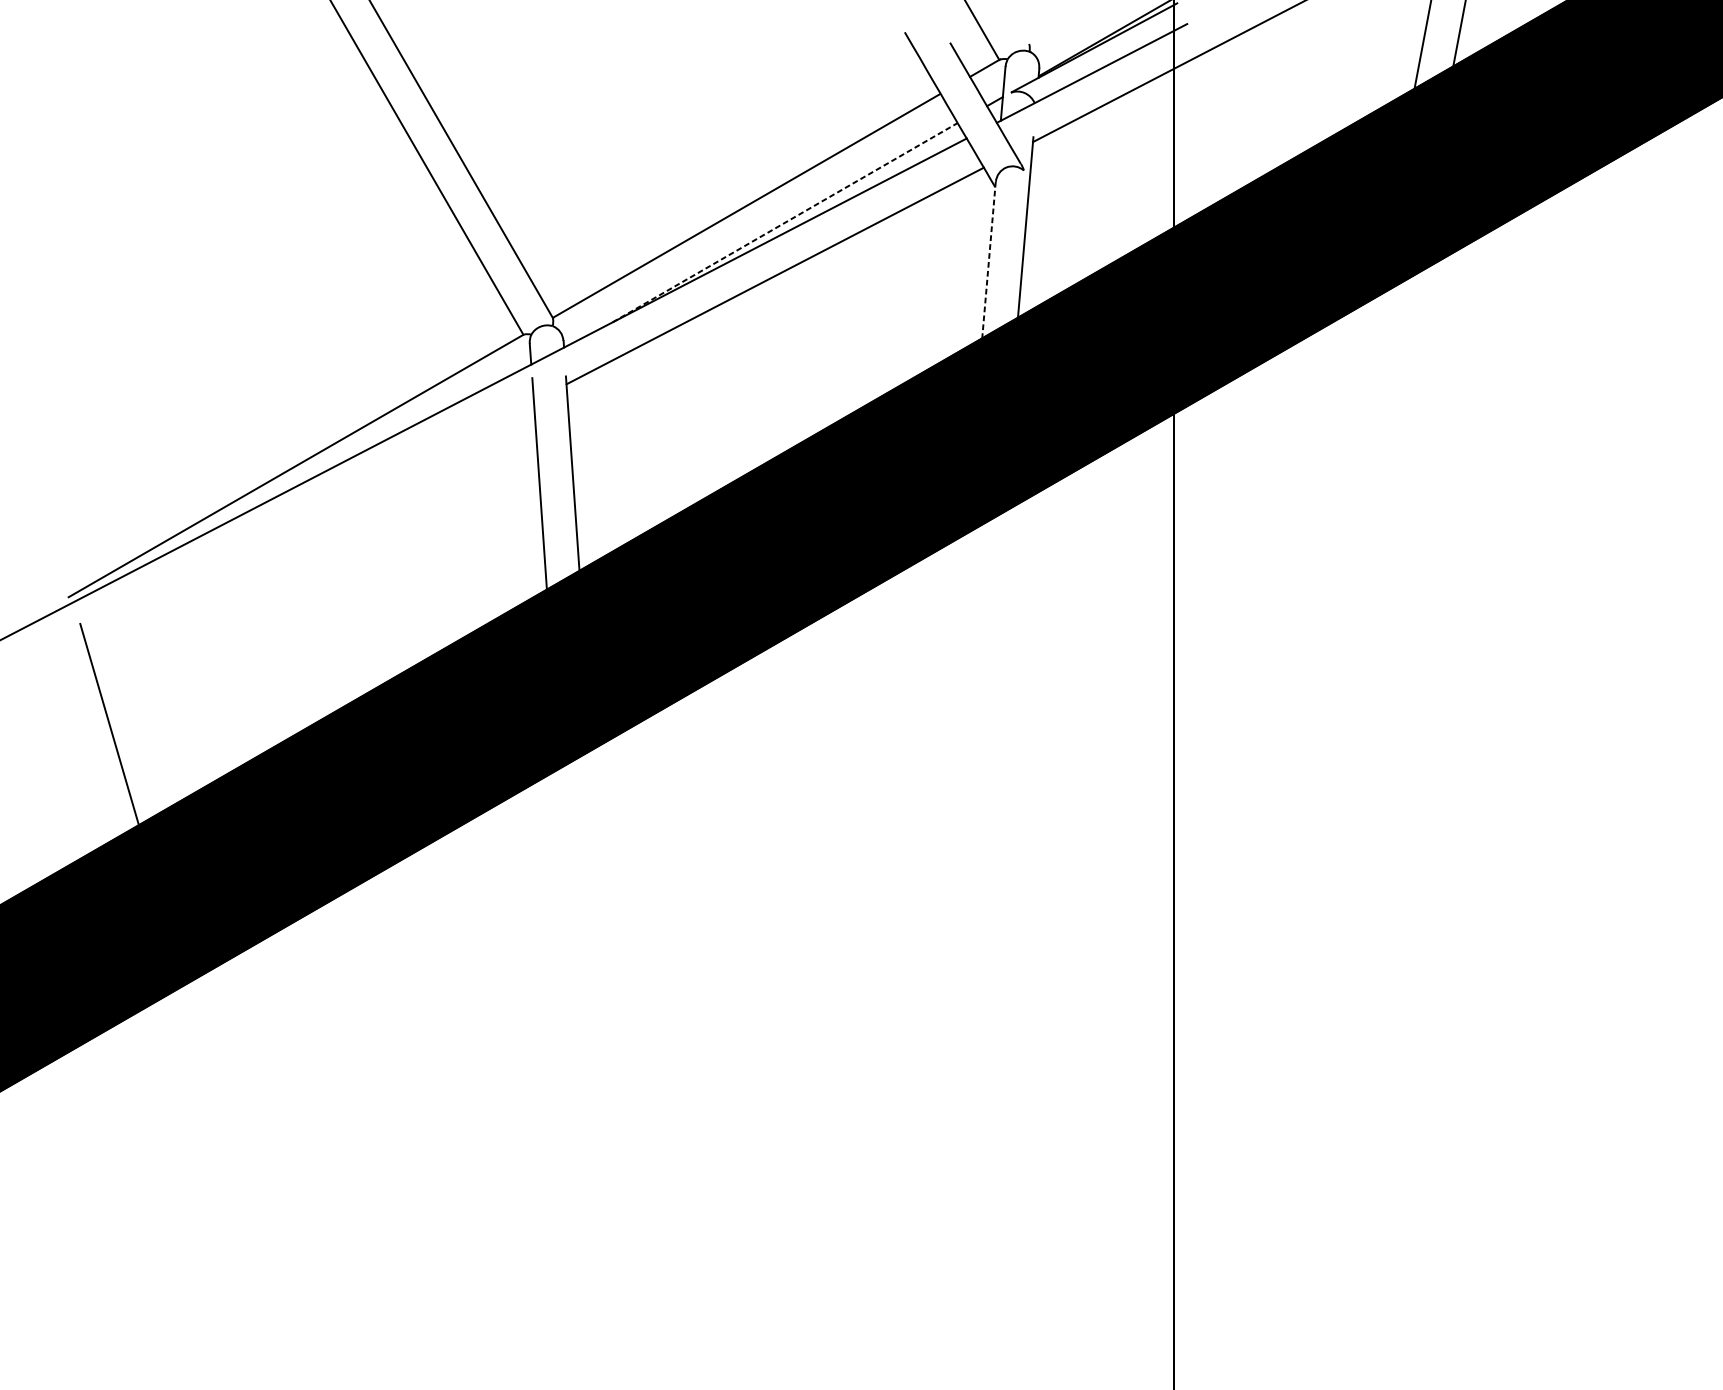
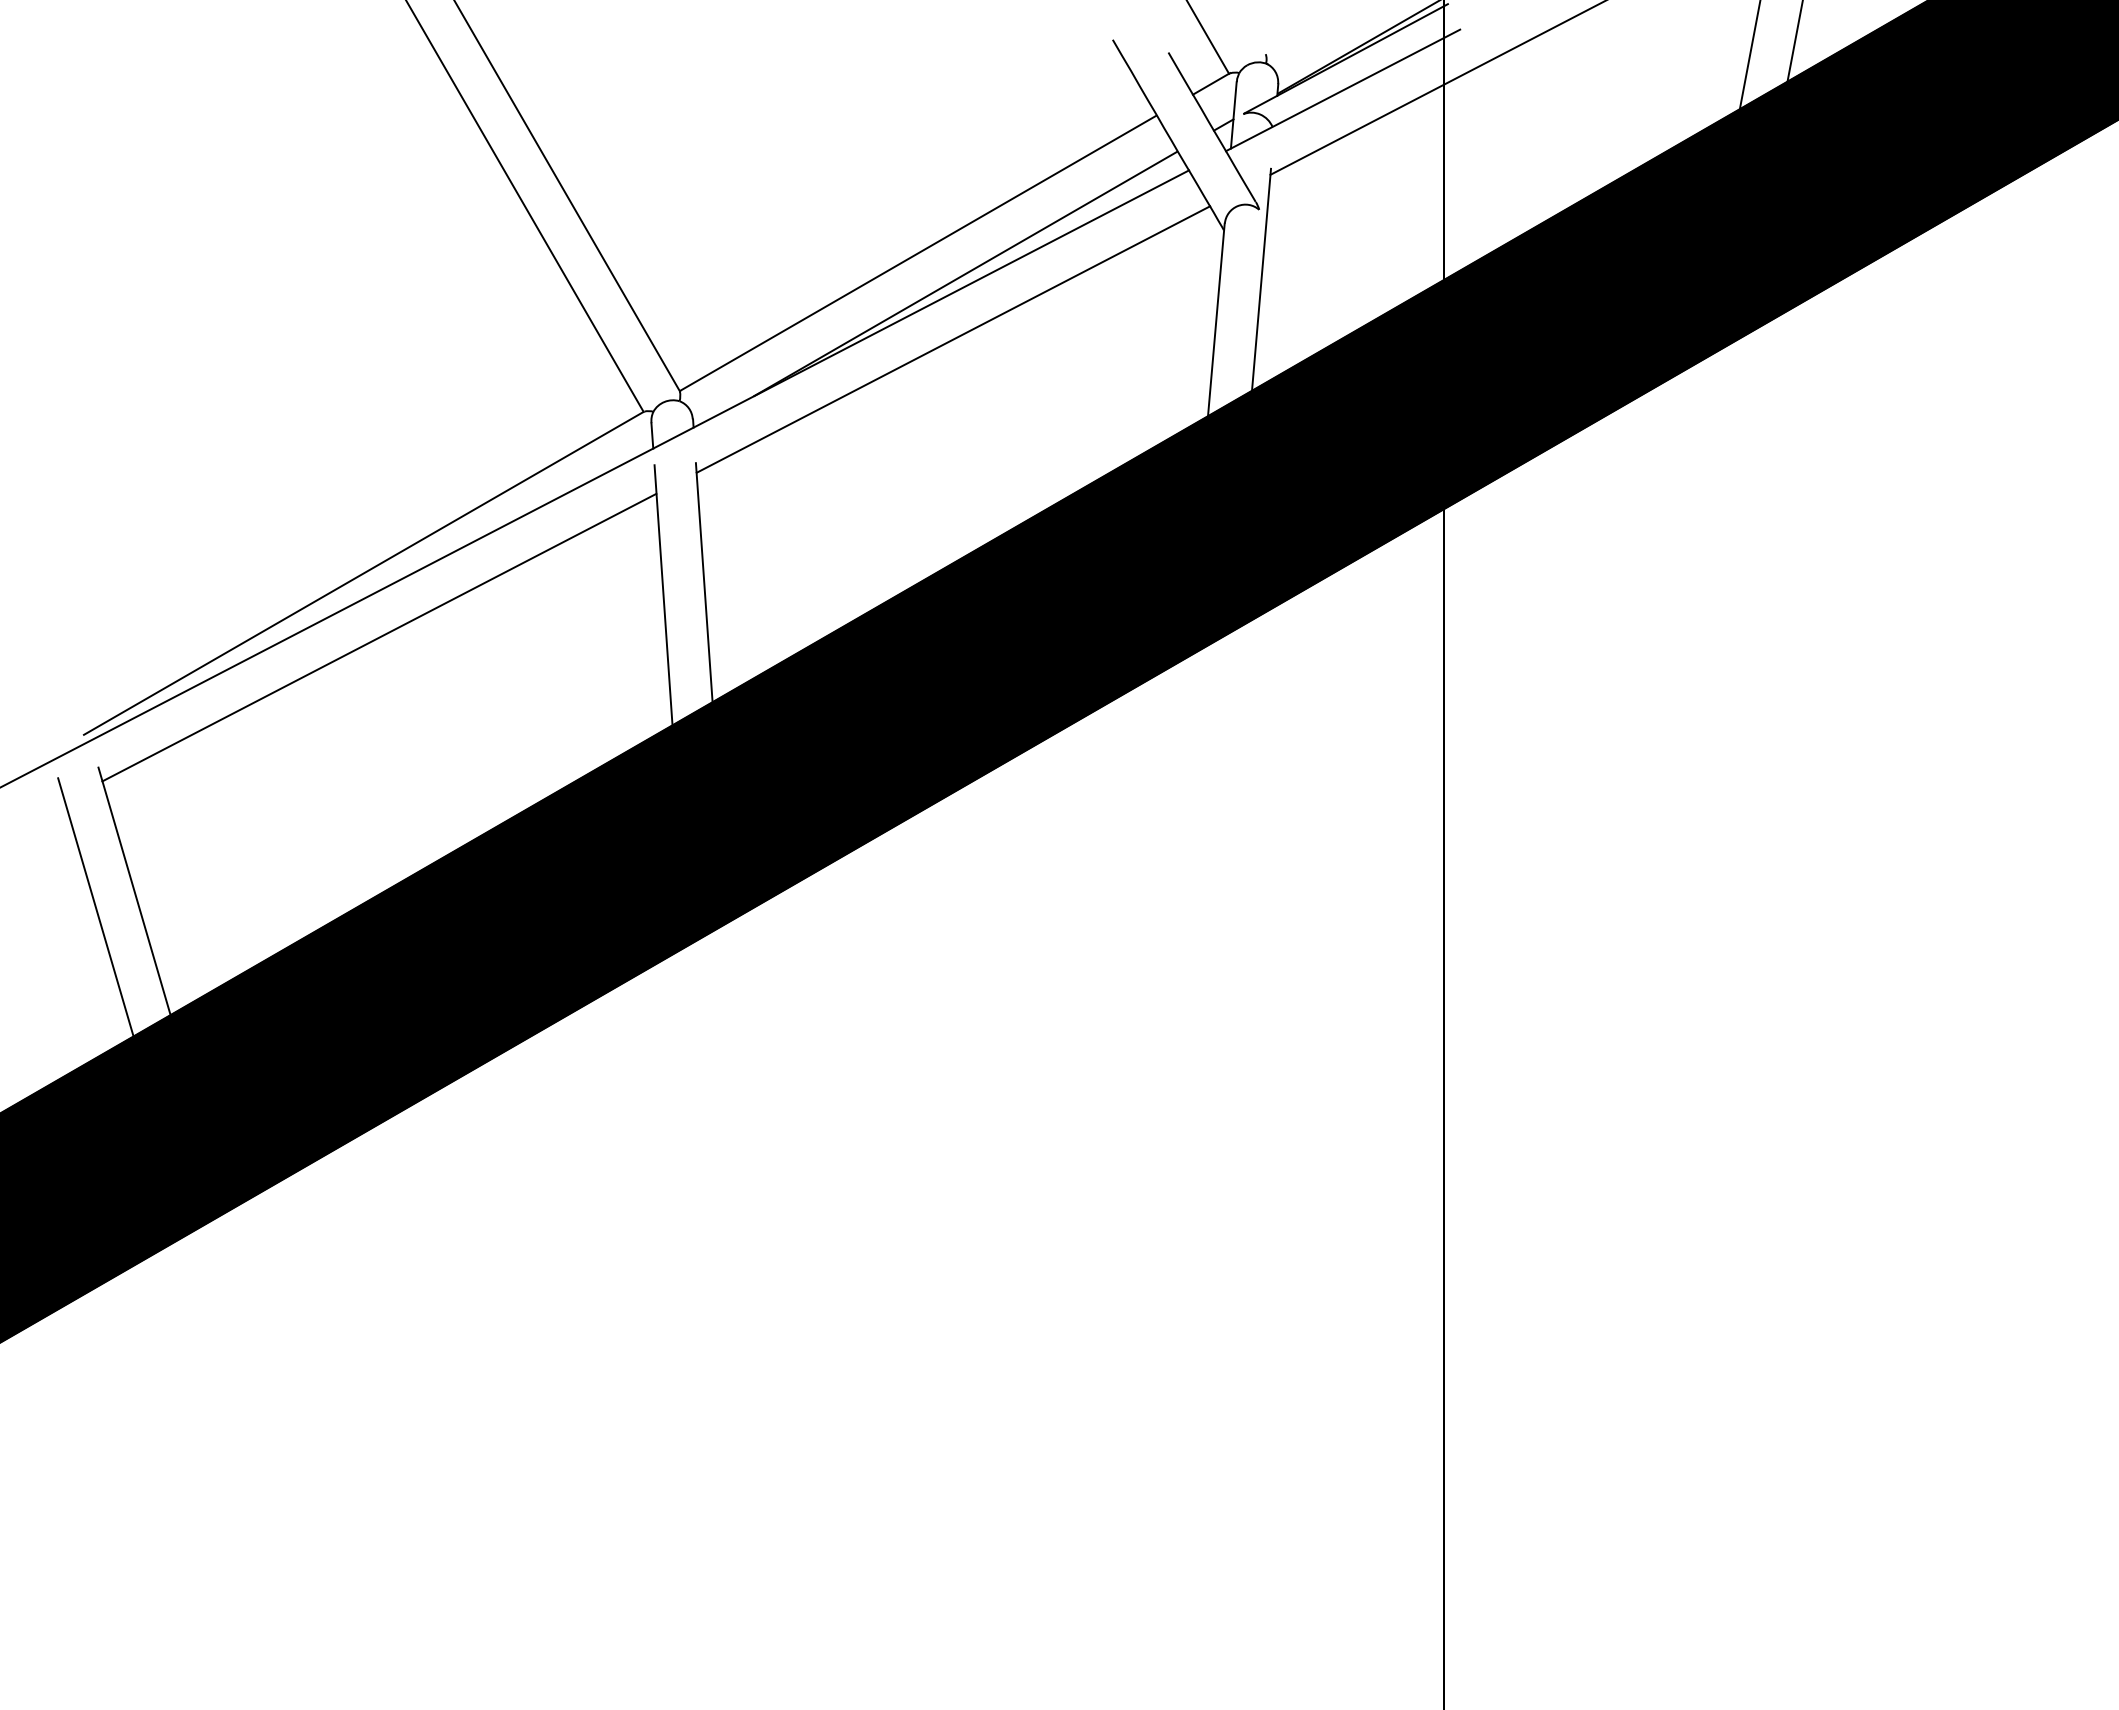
line: (785, 222) -> (966, 273), dashed -> solid
line: (989, 259) -> (1216, 319), dashed -> solid
line: (308, 518) -> (379, 637), added
line: (77, 737) -> (95, 907), added

